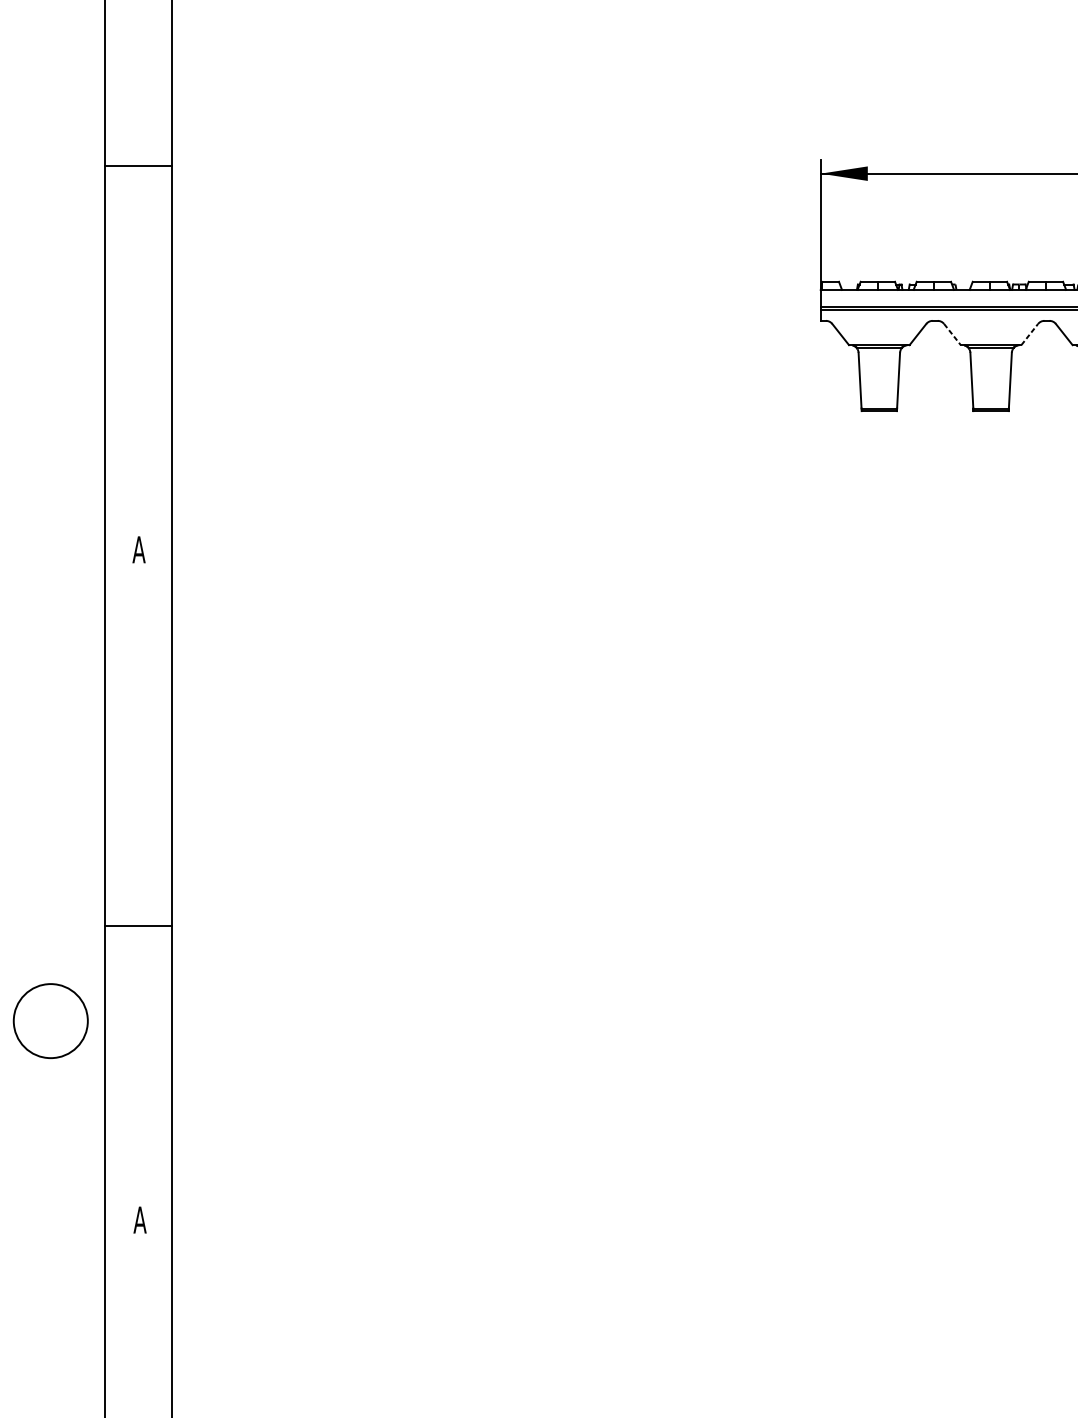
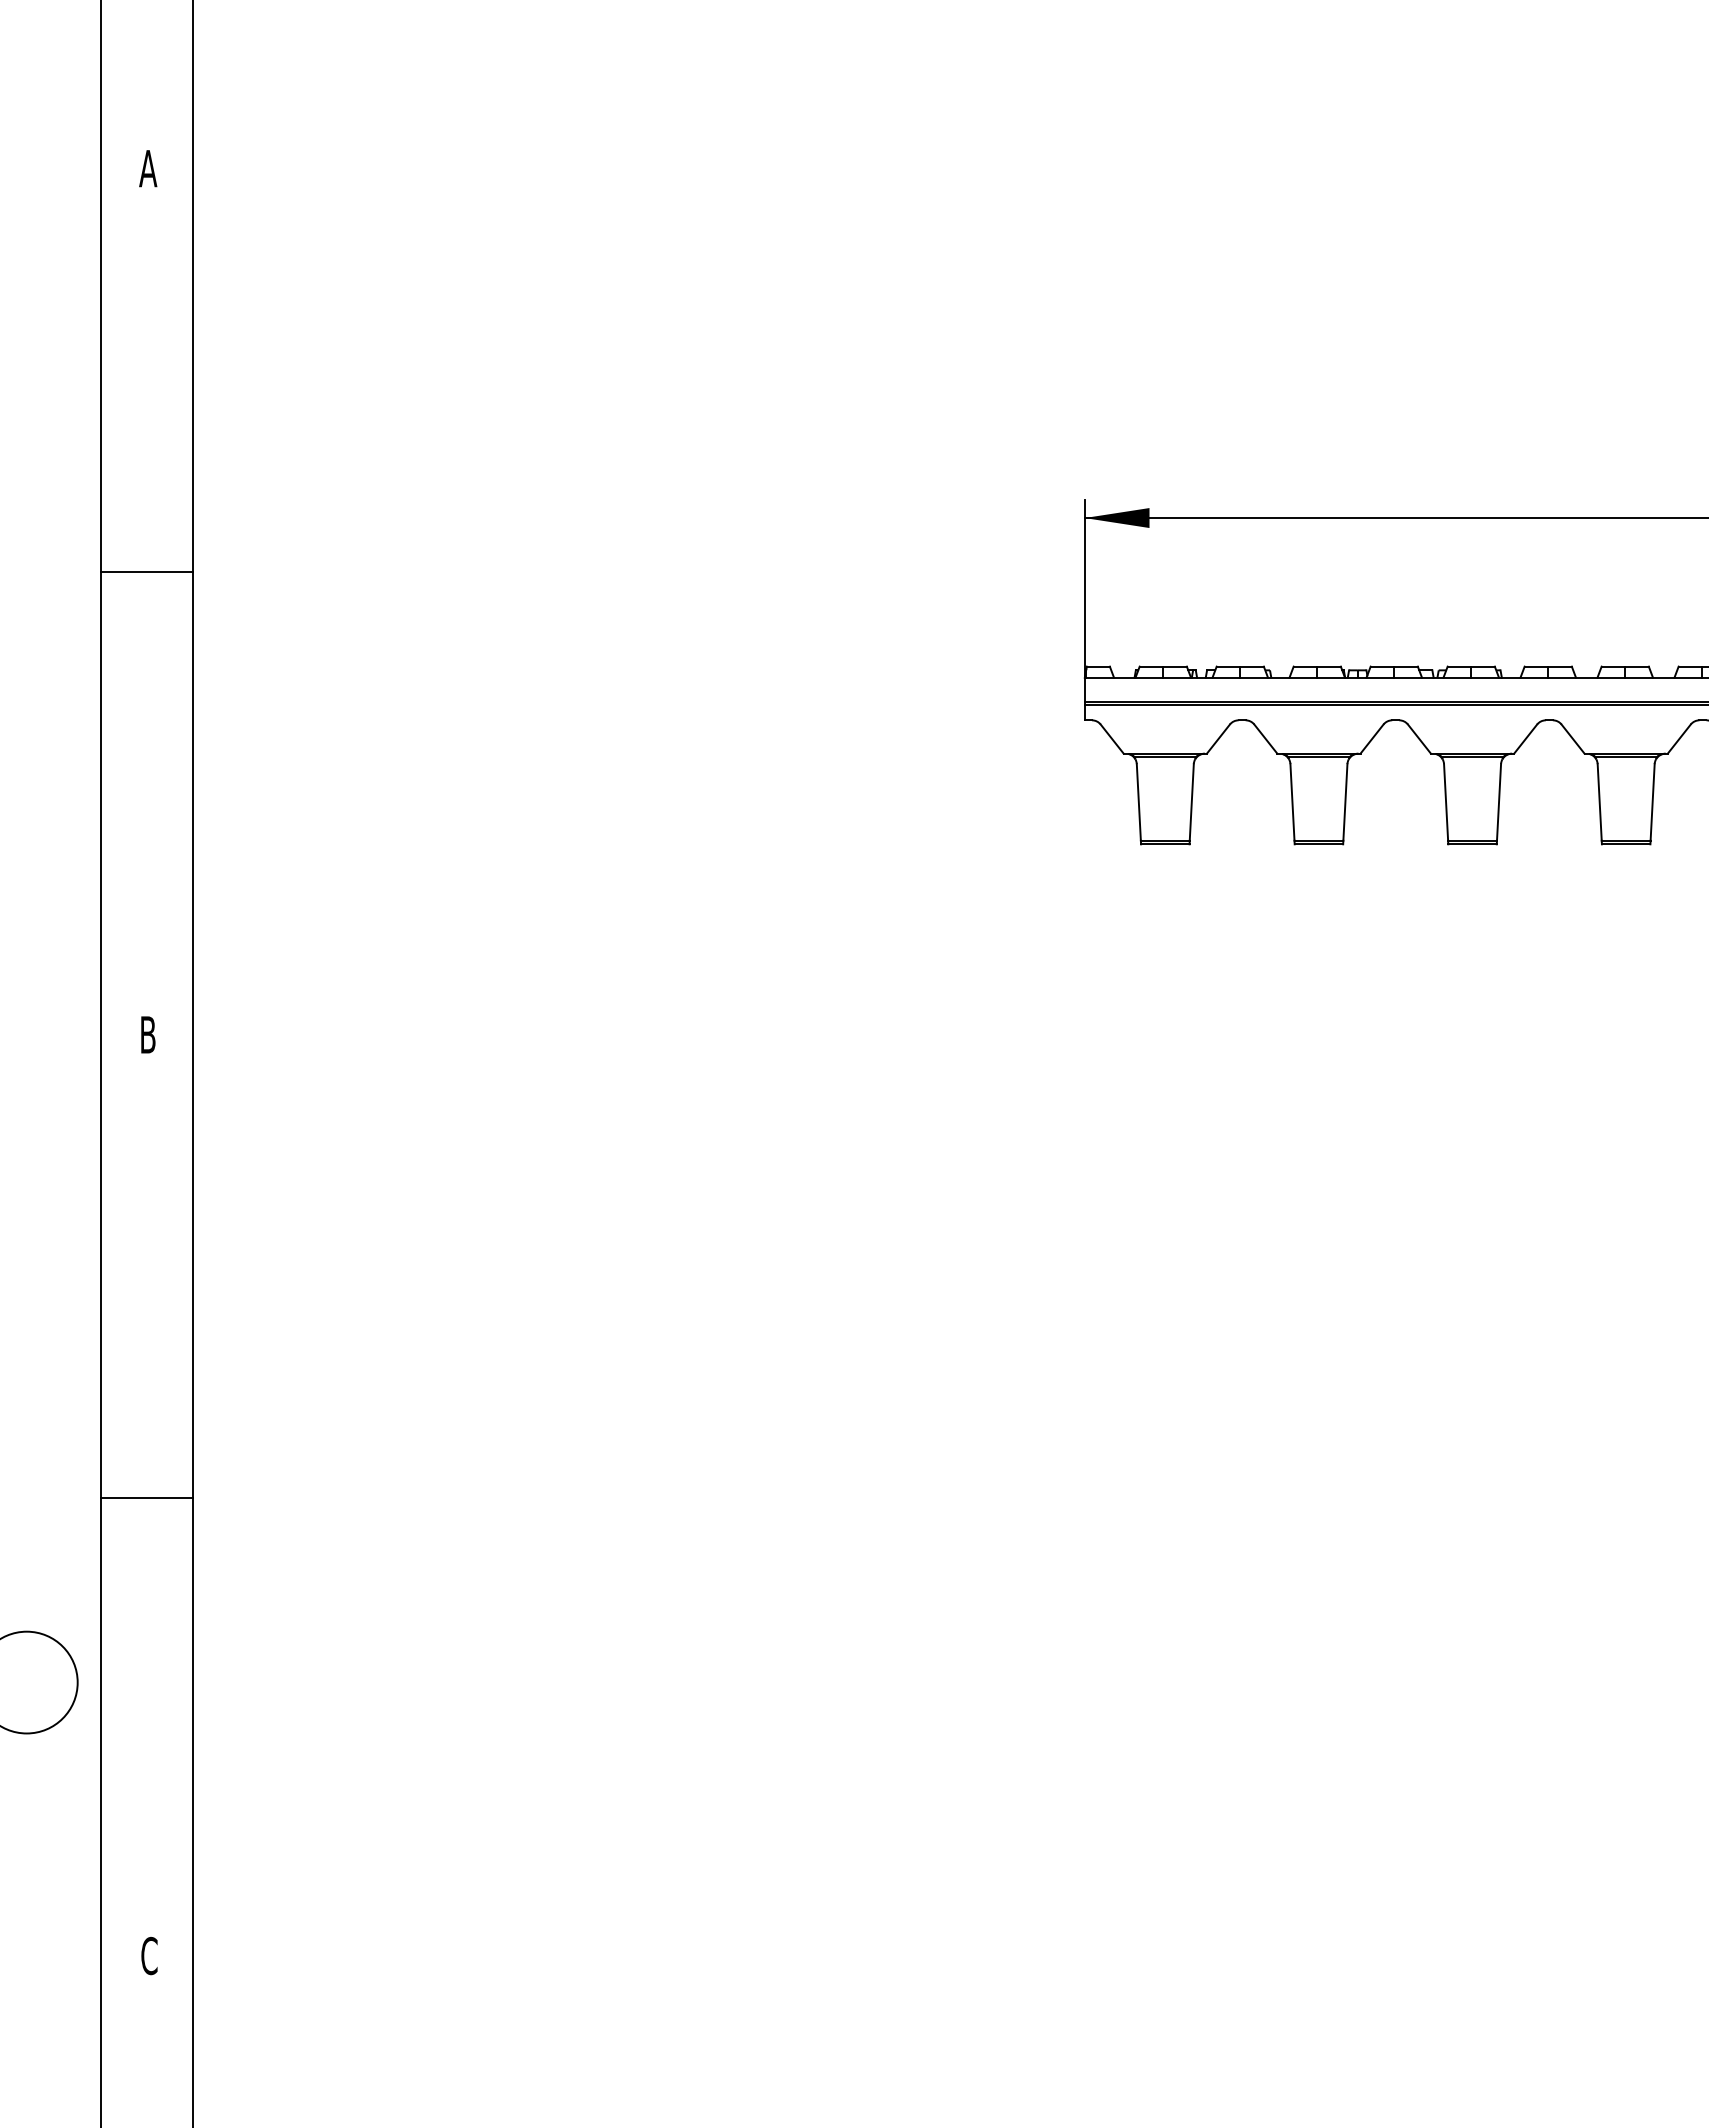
line: (137, 166) -> (146, 572), moved
line: (952, 334) -> (1265, 739), dashed -> solid
line: (1030, 334) -> (1372, 739), dashed -> solid
text: (139, 549) -> (148, 1034), A -> B
line: (137, 926) -> (146, 1497), moved
text: (140, 1219) -> (149, 1955), A -> C

